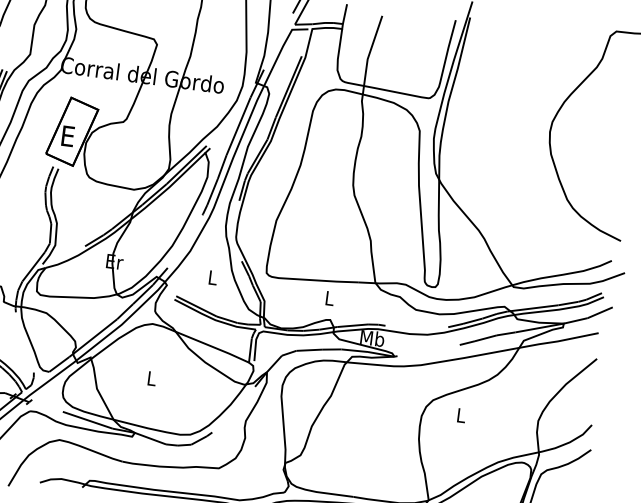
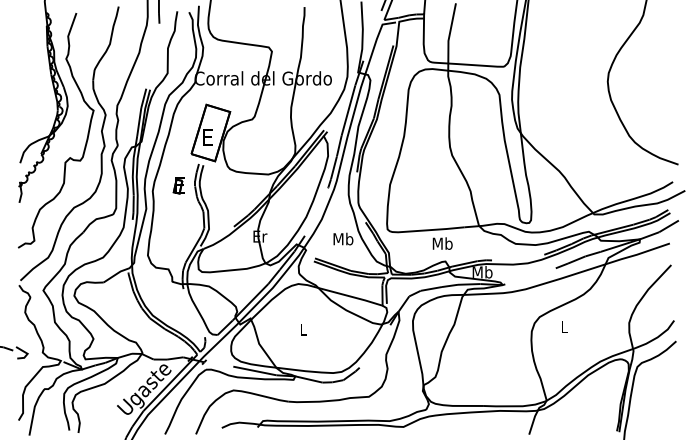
part: (25, 188) -> (178, 185), added
text: (213, 277) -> (343, 238), L -> Mb
text: (329, 298) -> (442, 243), L -> Mb

